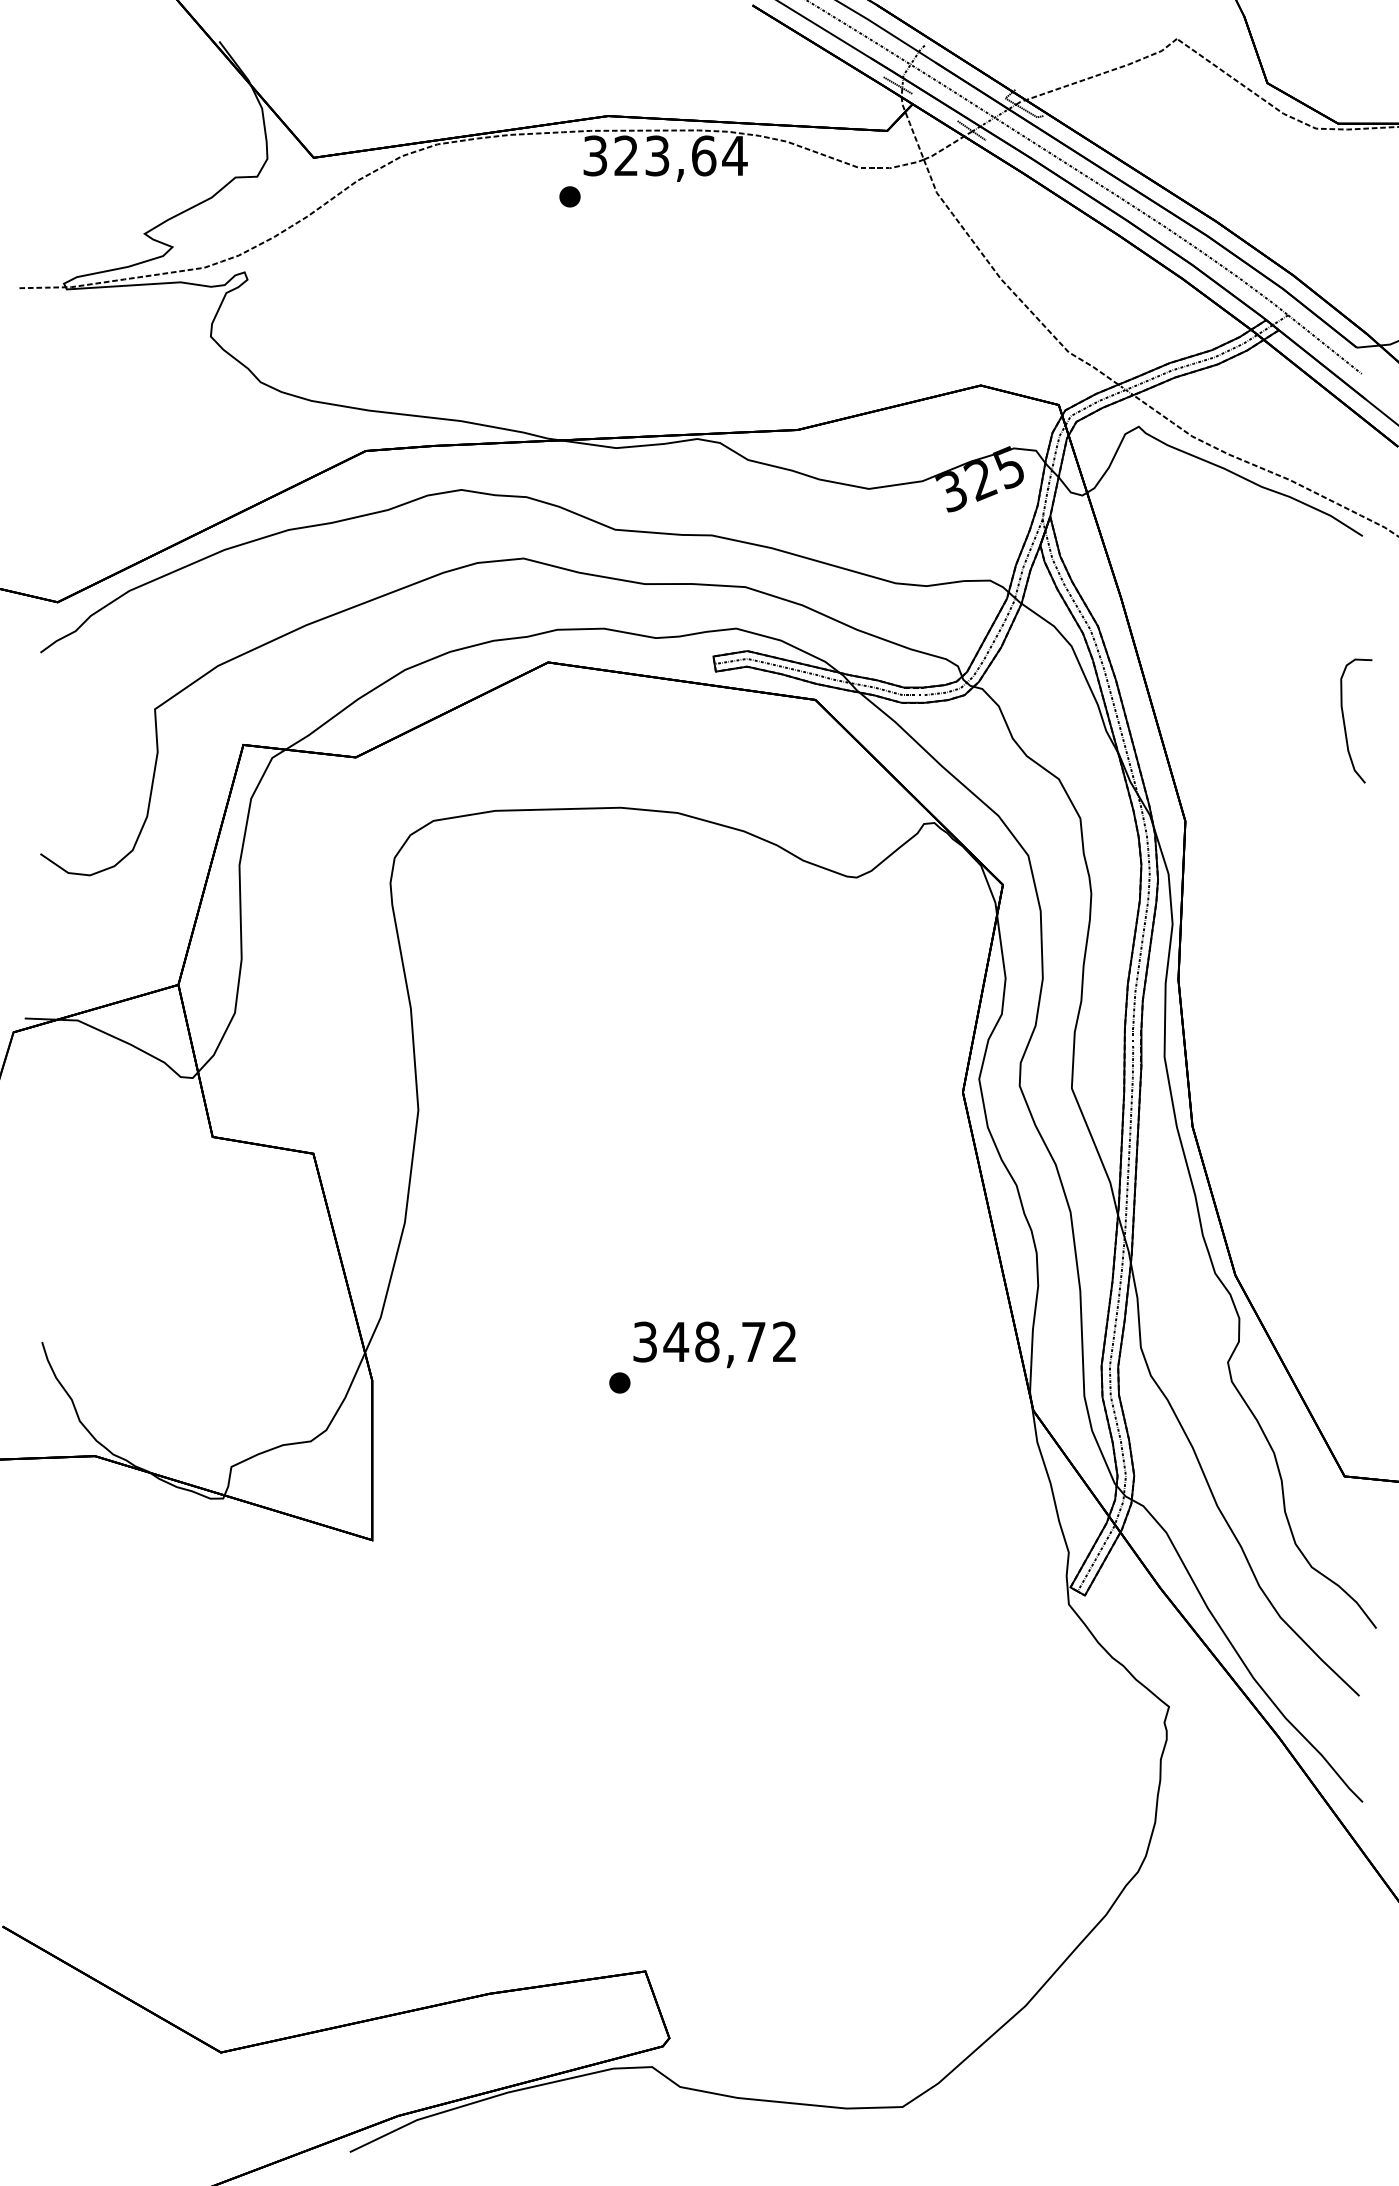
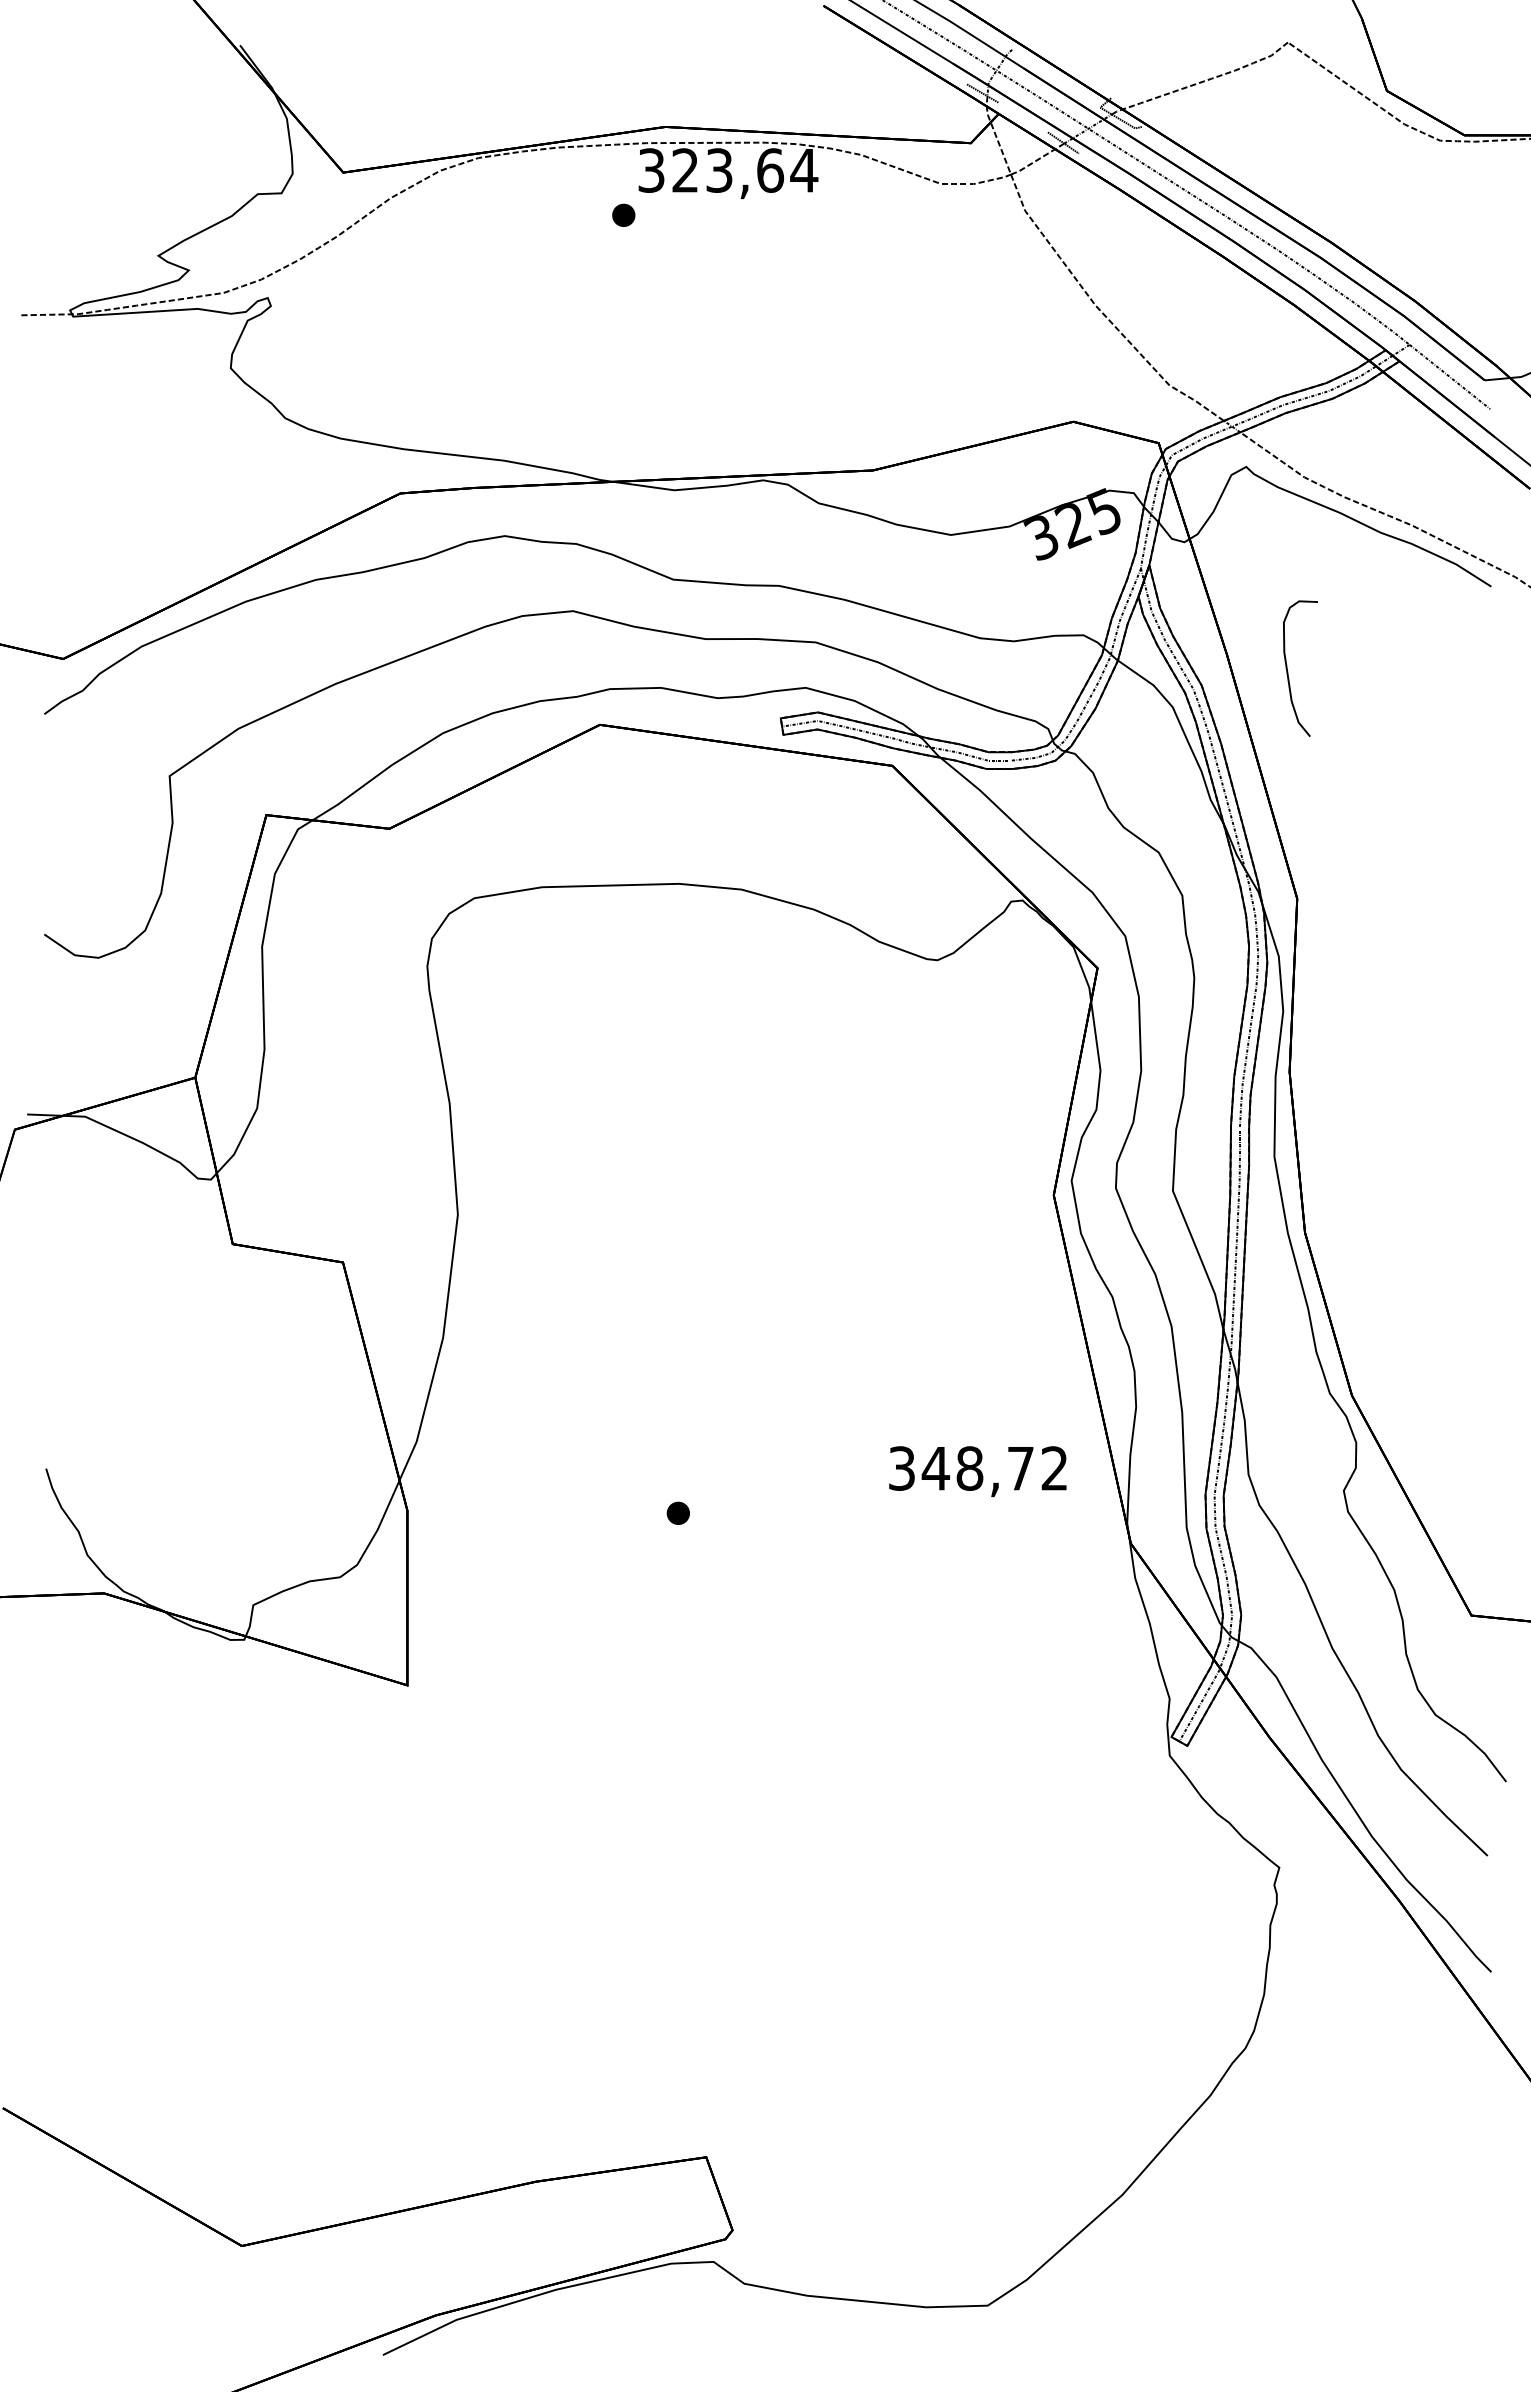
curve: (1345, 723) -> (1288, 671), moved
text: (714, 1344) -> (977, 1471), moved

